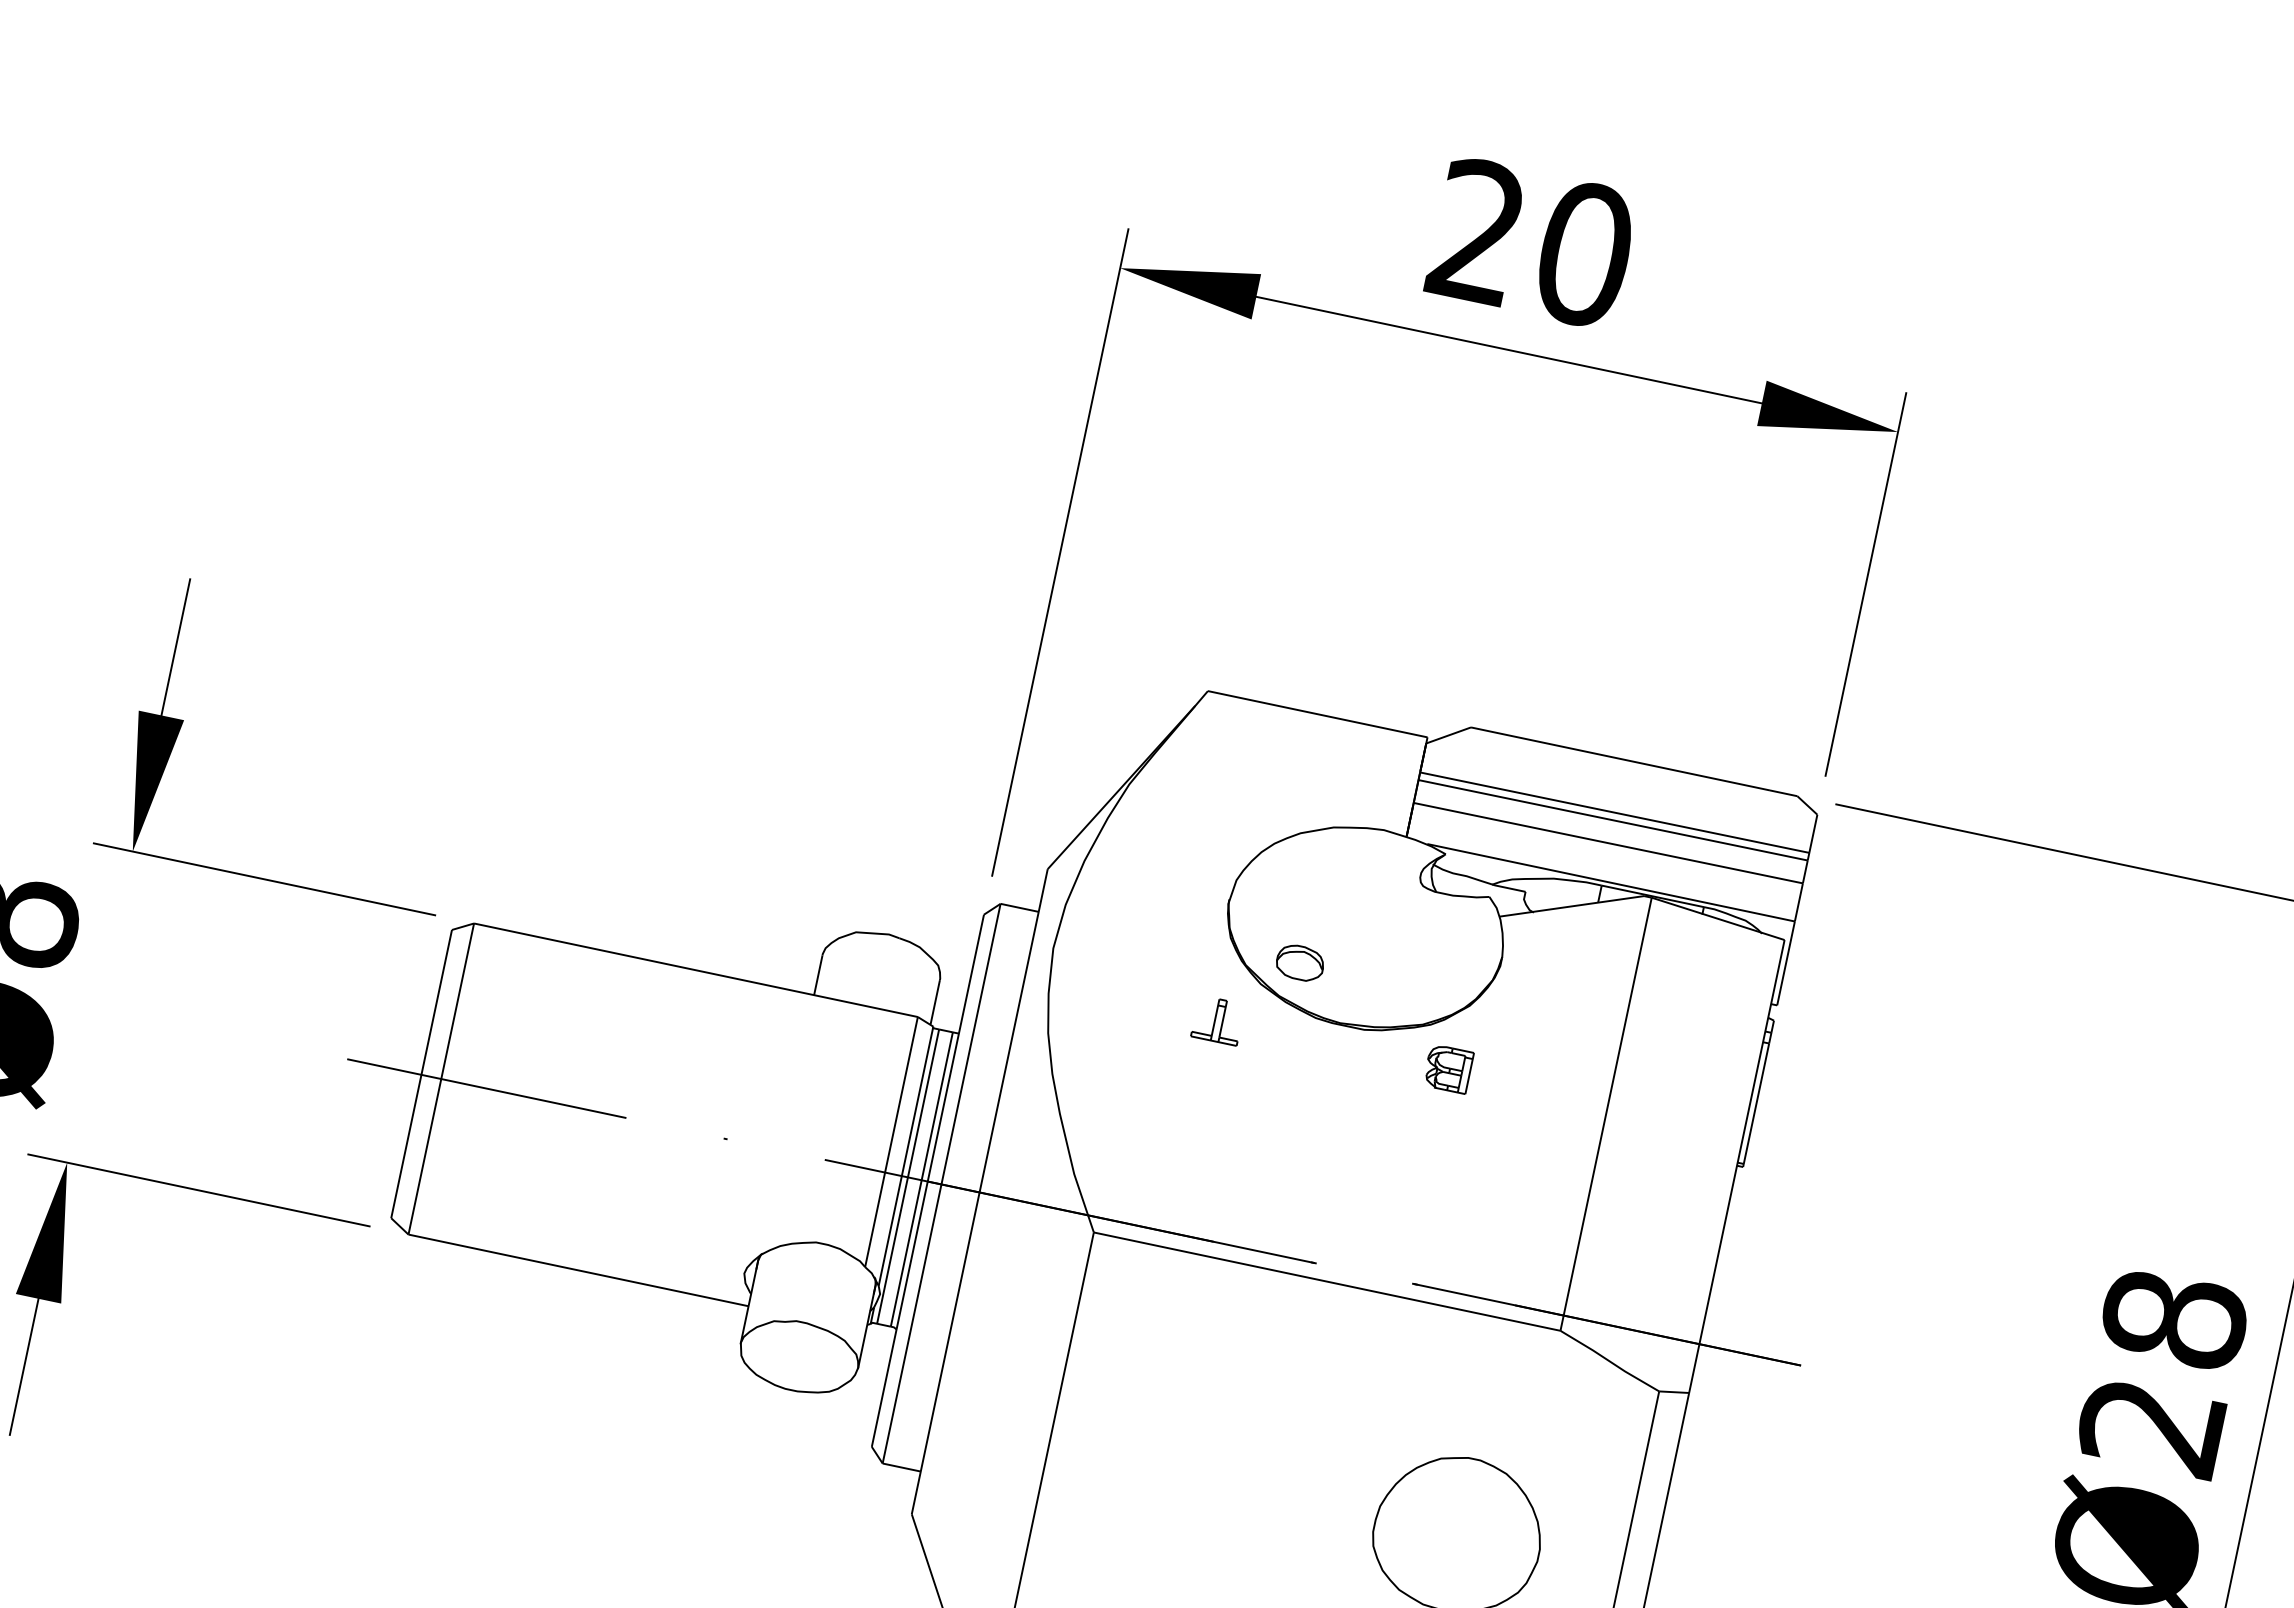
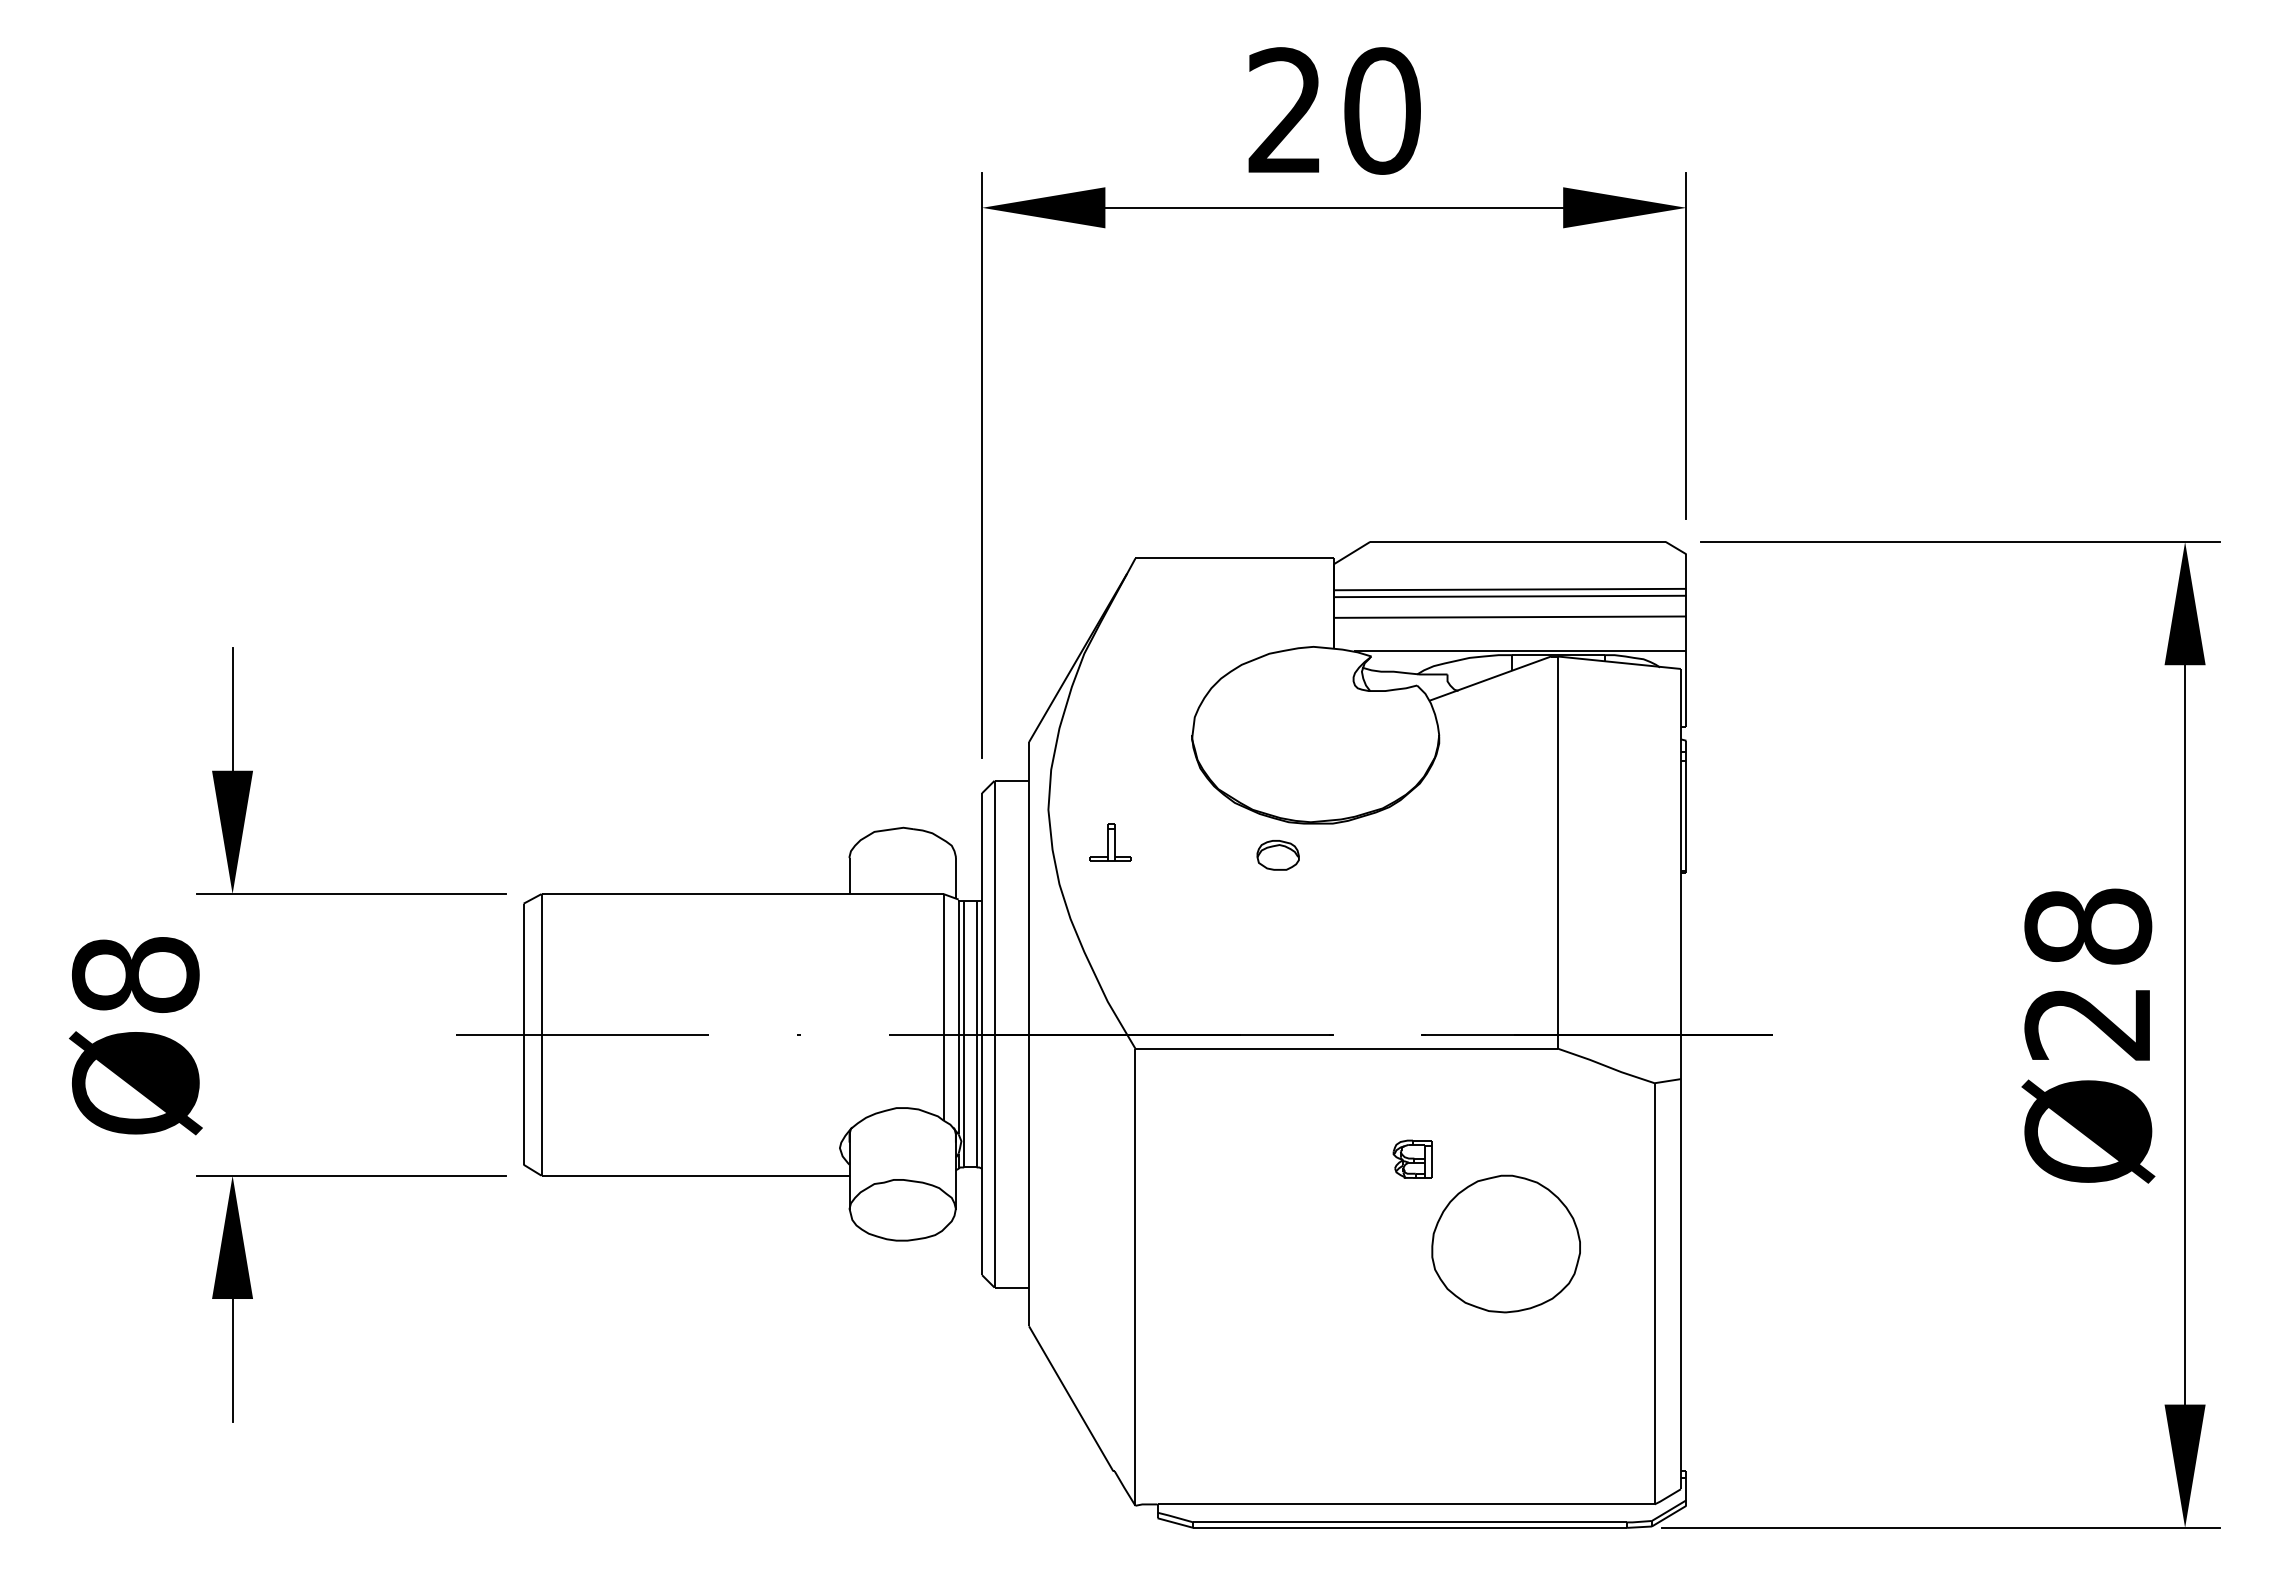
part: (1299, 962) -> (1277, 855), moved
part: (1218, 1020) -> (1110, 842), moved
part: (1448, 1068) -> (1412, 1158), moved

